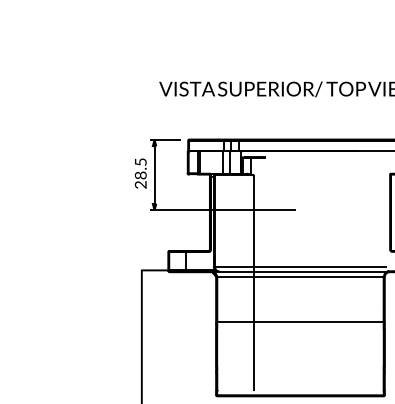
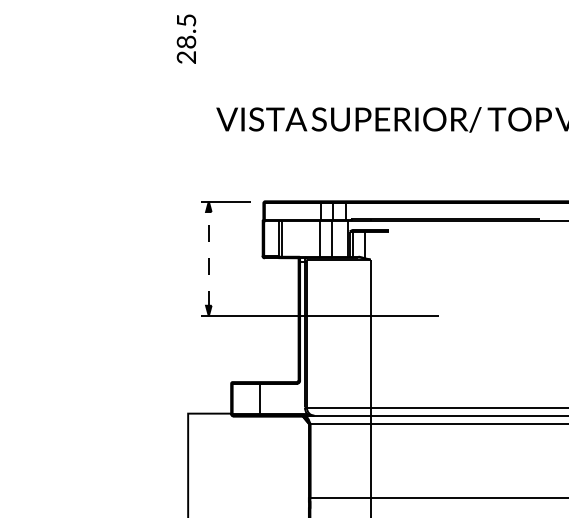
text: (140, 173) -> (185, 38), moved
line: (154, 174) -> (208, 258), solid -> dashed

